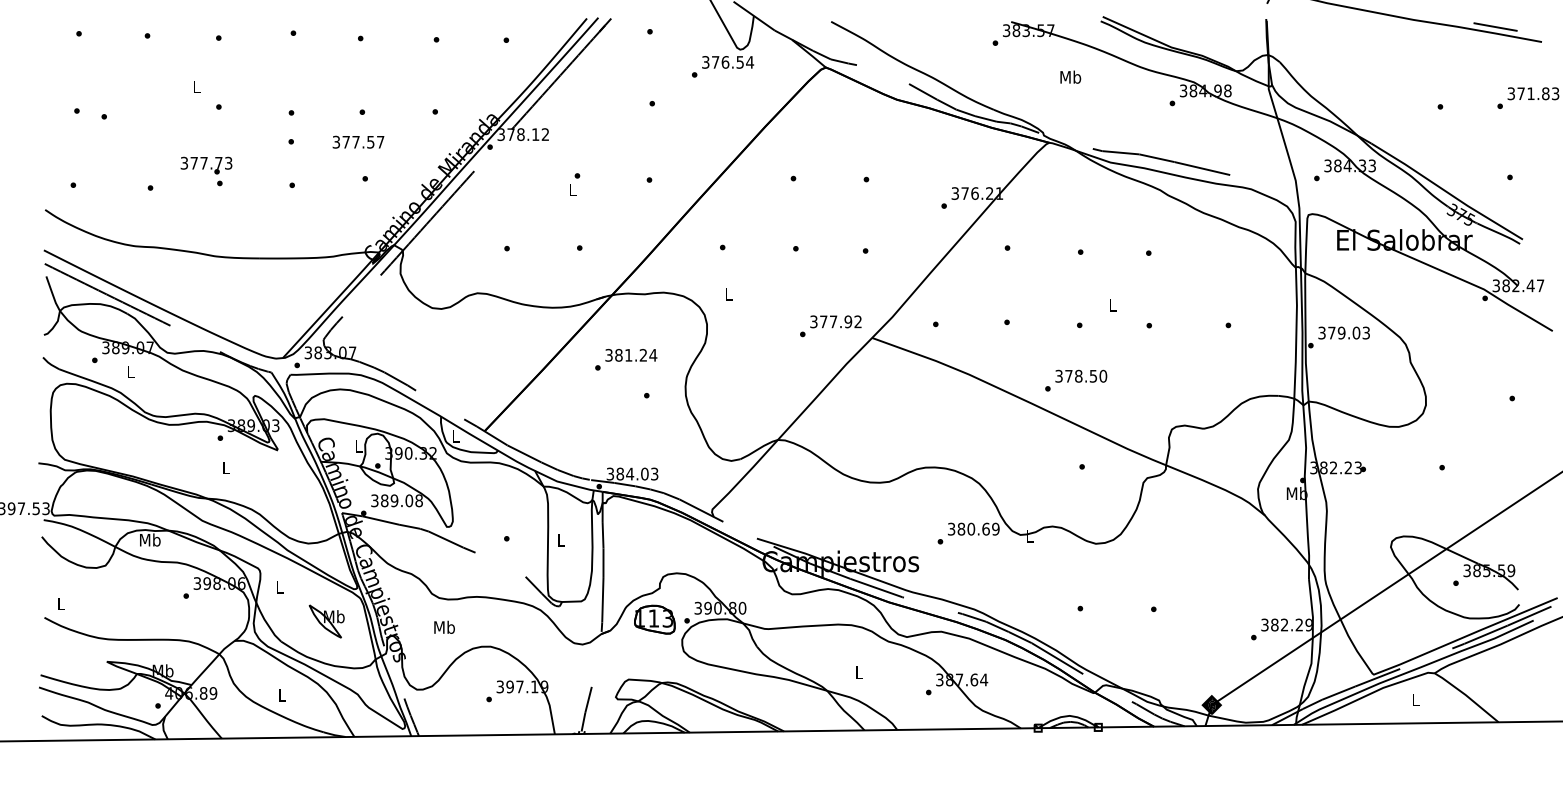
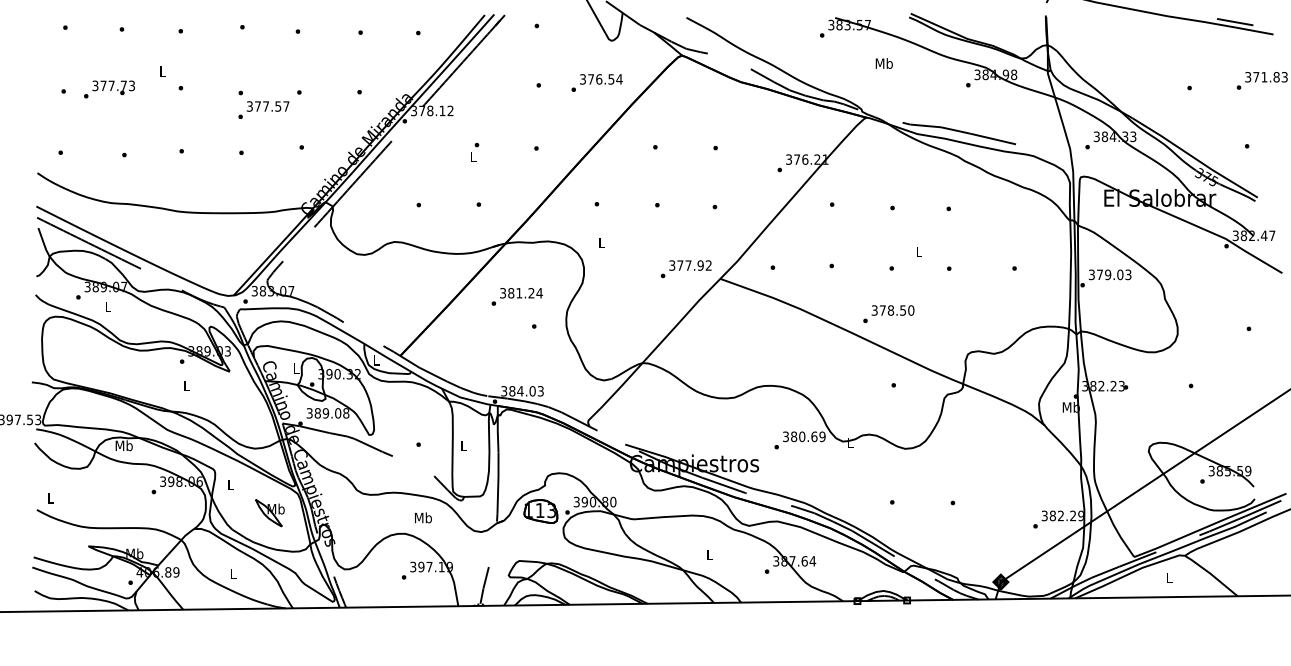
text: (723, 66) -> (597, 82), moved
text: (358, 141) -> (268, 105), moved
text: (206, 165) -> (113, 87), moved
text: (444, 626) -> (423, 517), moved

